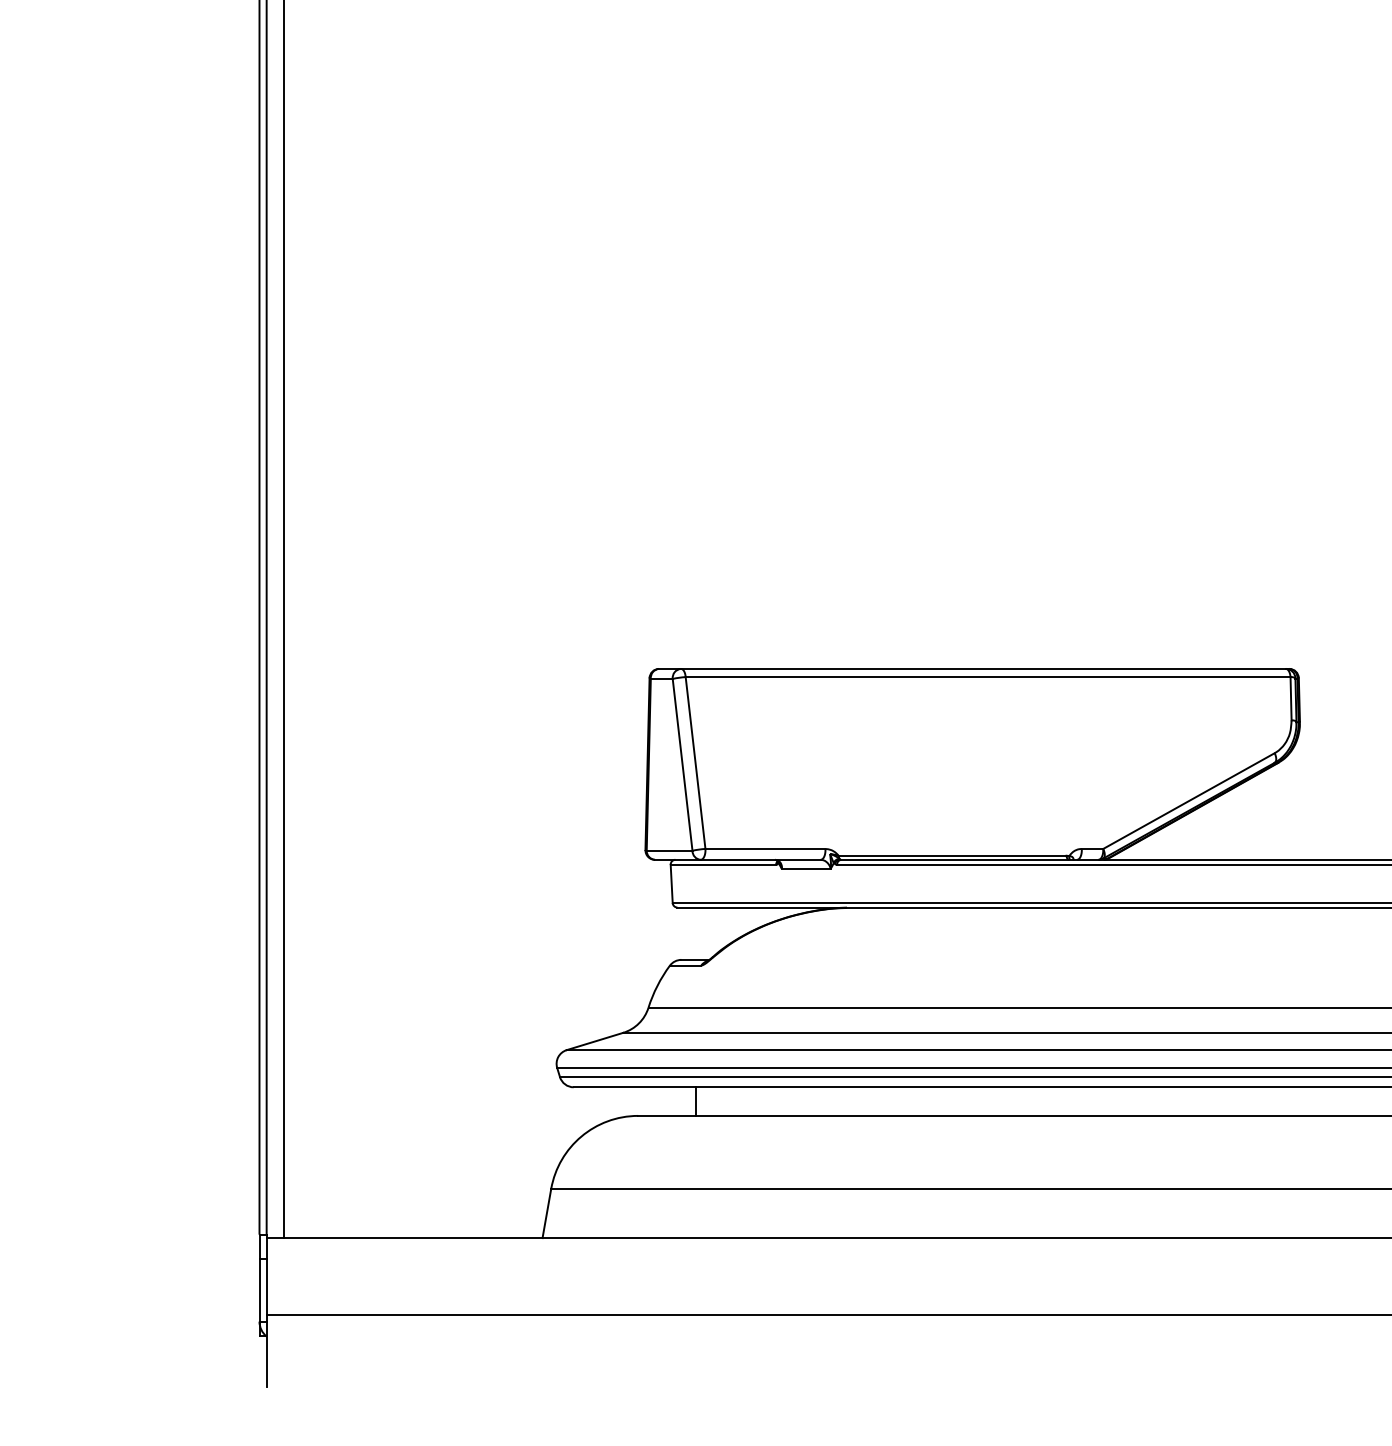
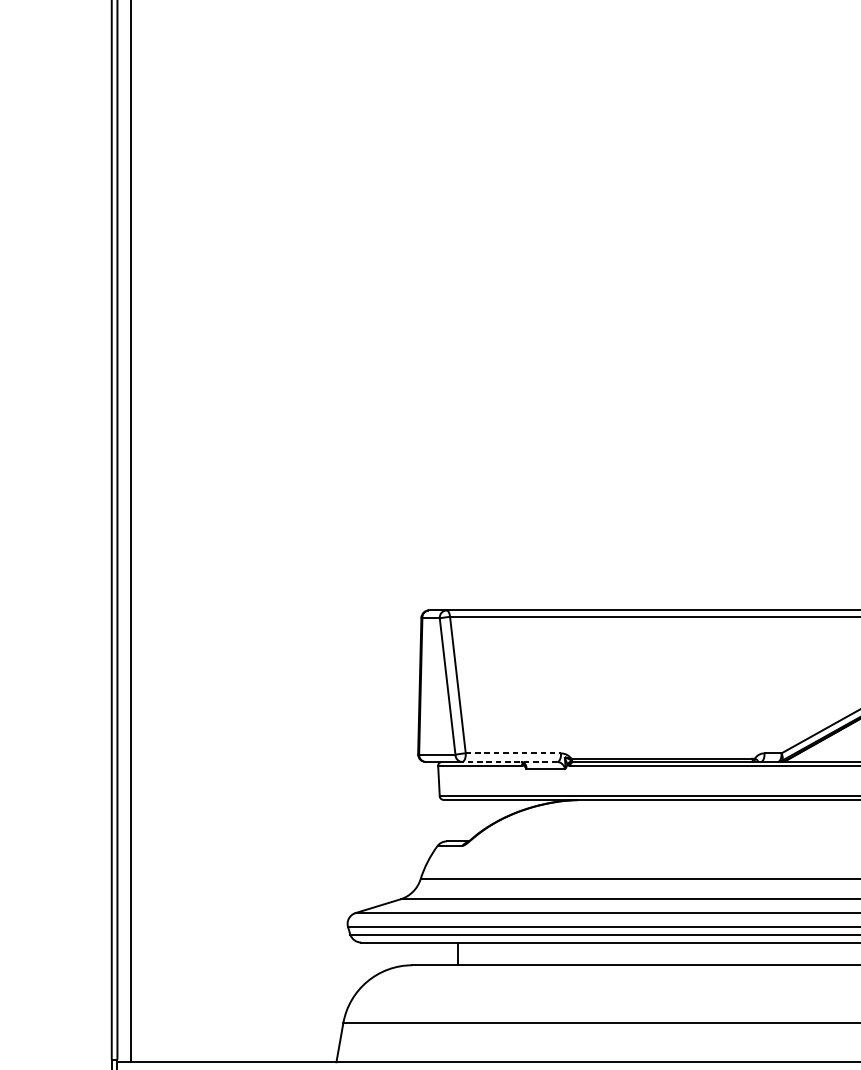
line: (765, 848) -> (513, 753), solid -> dashed
line: (760, 859) -> (509, 761), solid -> dashed

